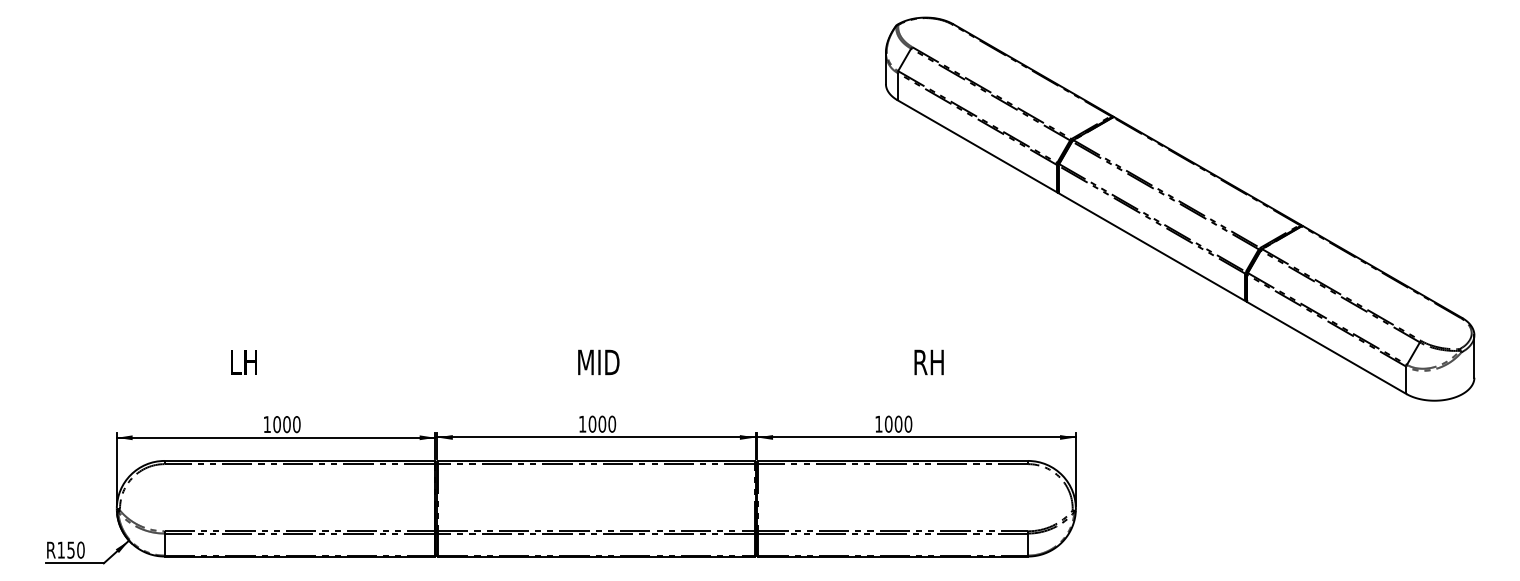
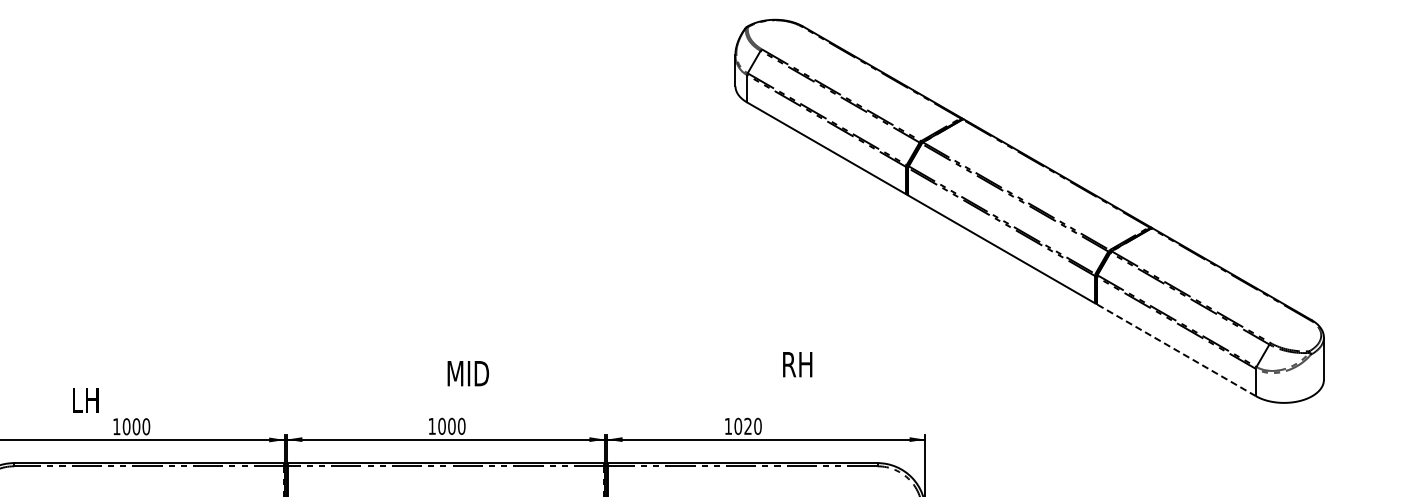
line: (1326, 348) -> (1176, 350), solid -> dashed
text: (243, 362) -> (85, 400), moved
text: (598, 362) -> (468, 373), moved
text: (928, 362) -> (797, 364), moved
text: (898, 423) -> (748, 425), 1000 -> 1020

